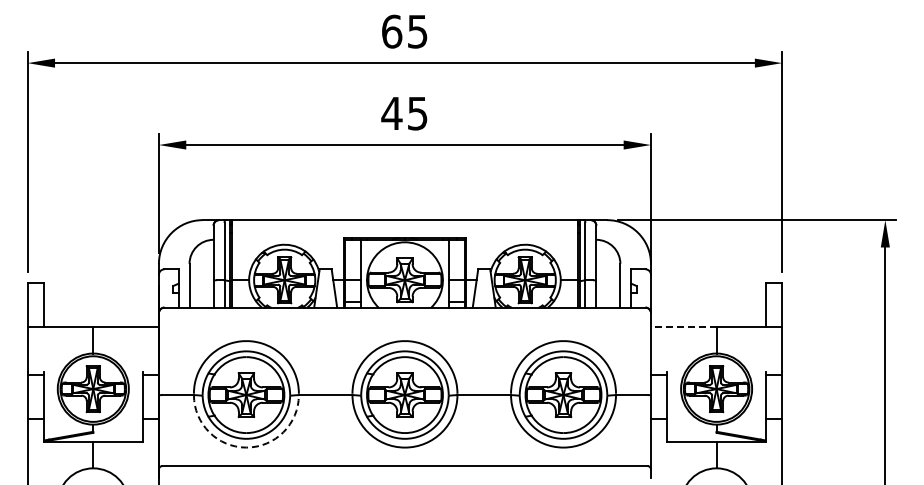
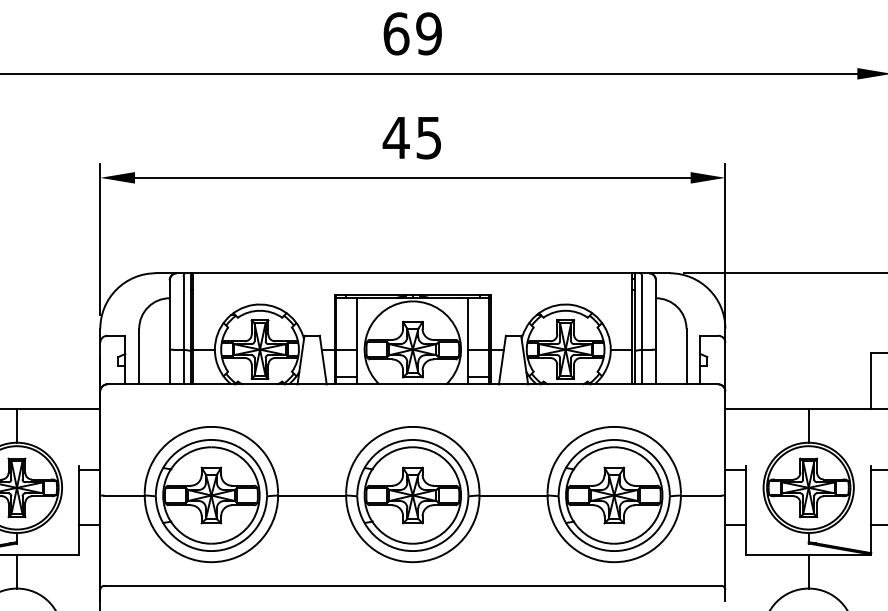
text: (417, 31) -> (428, 33), 65 -> 69
line: (683, 326) -> (766, 408), dashed -> solid
arc: (246, 447) -> (211, 562), dashed -> solid

